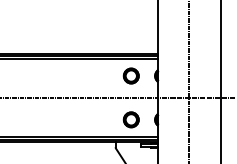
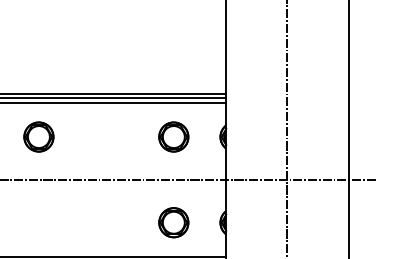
part: (61, 75) -> (37, 135), added

